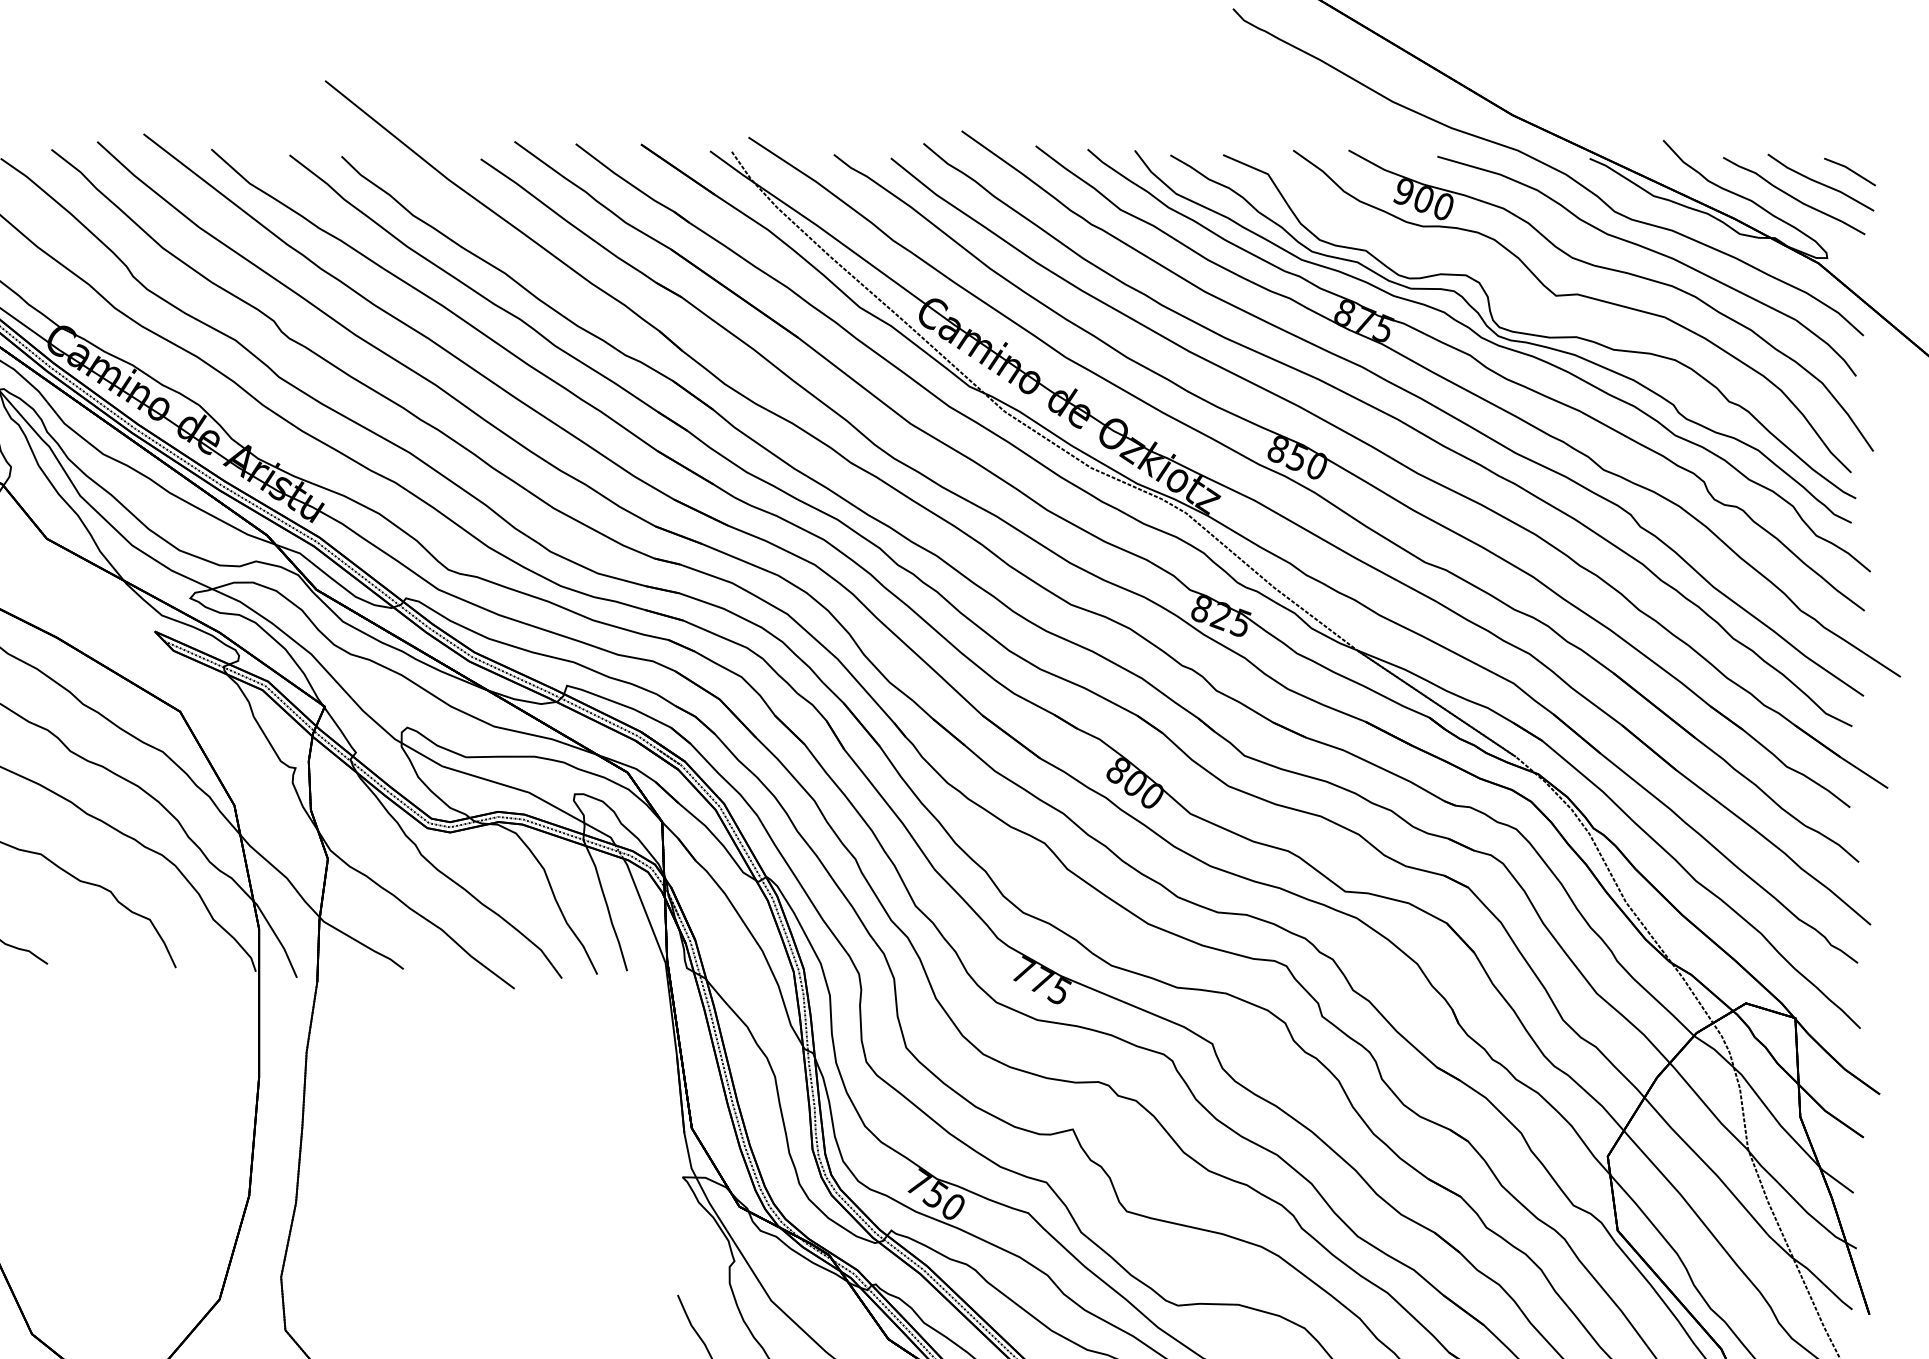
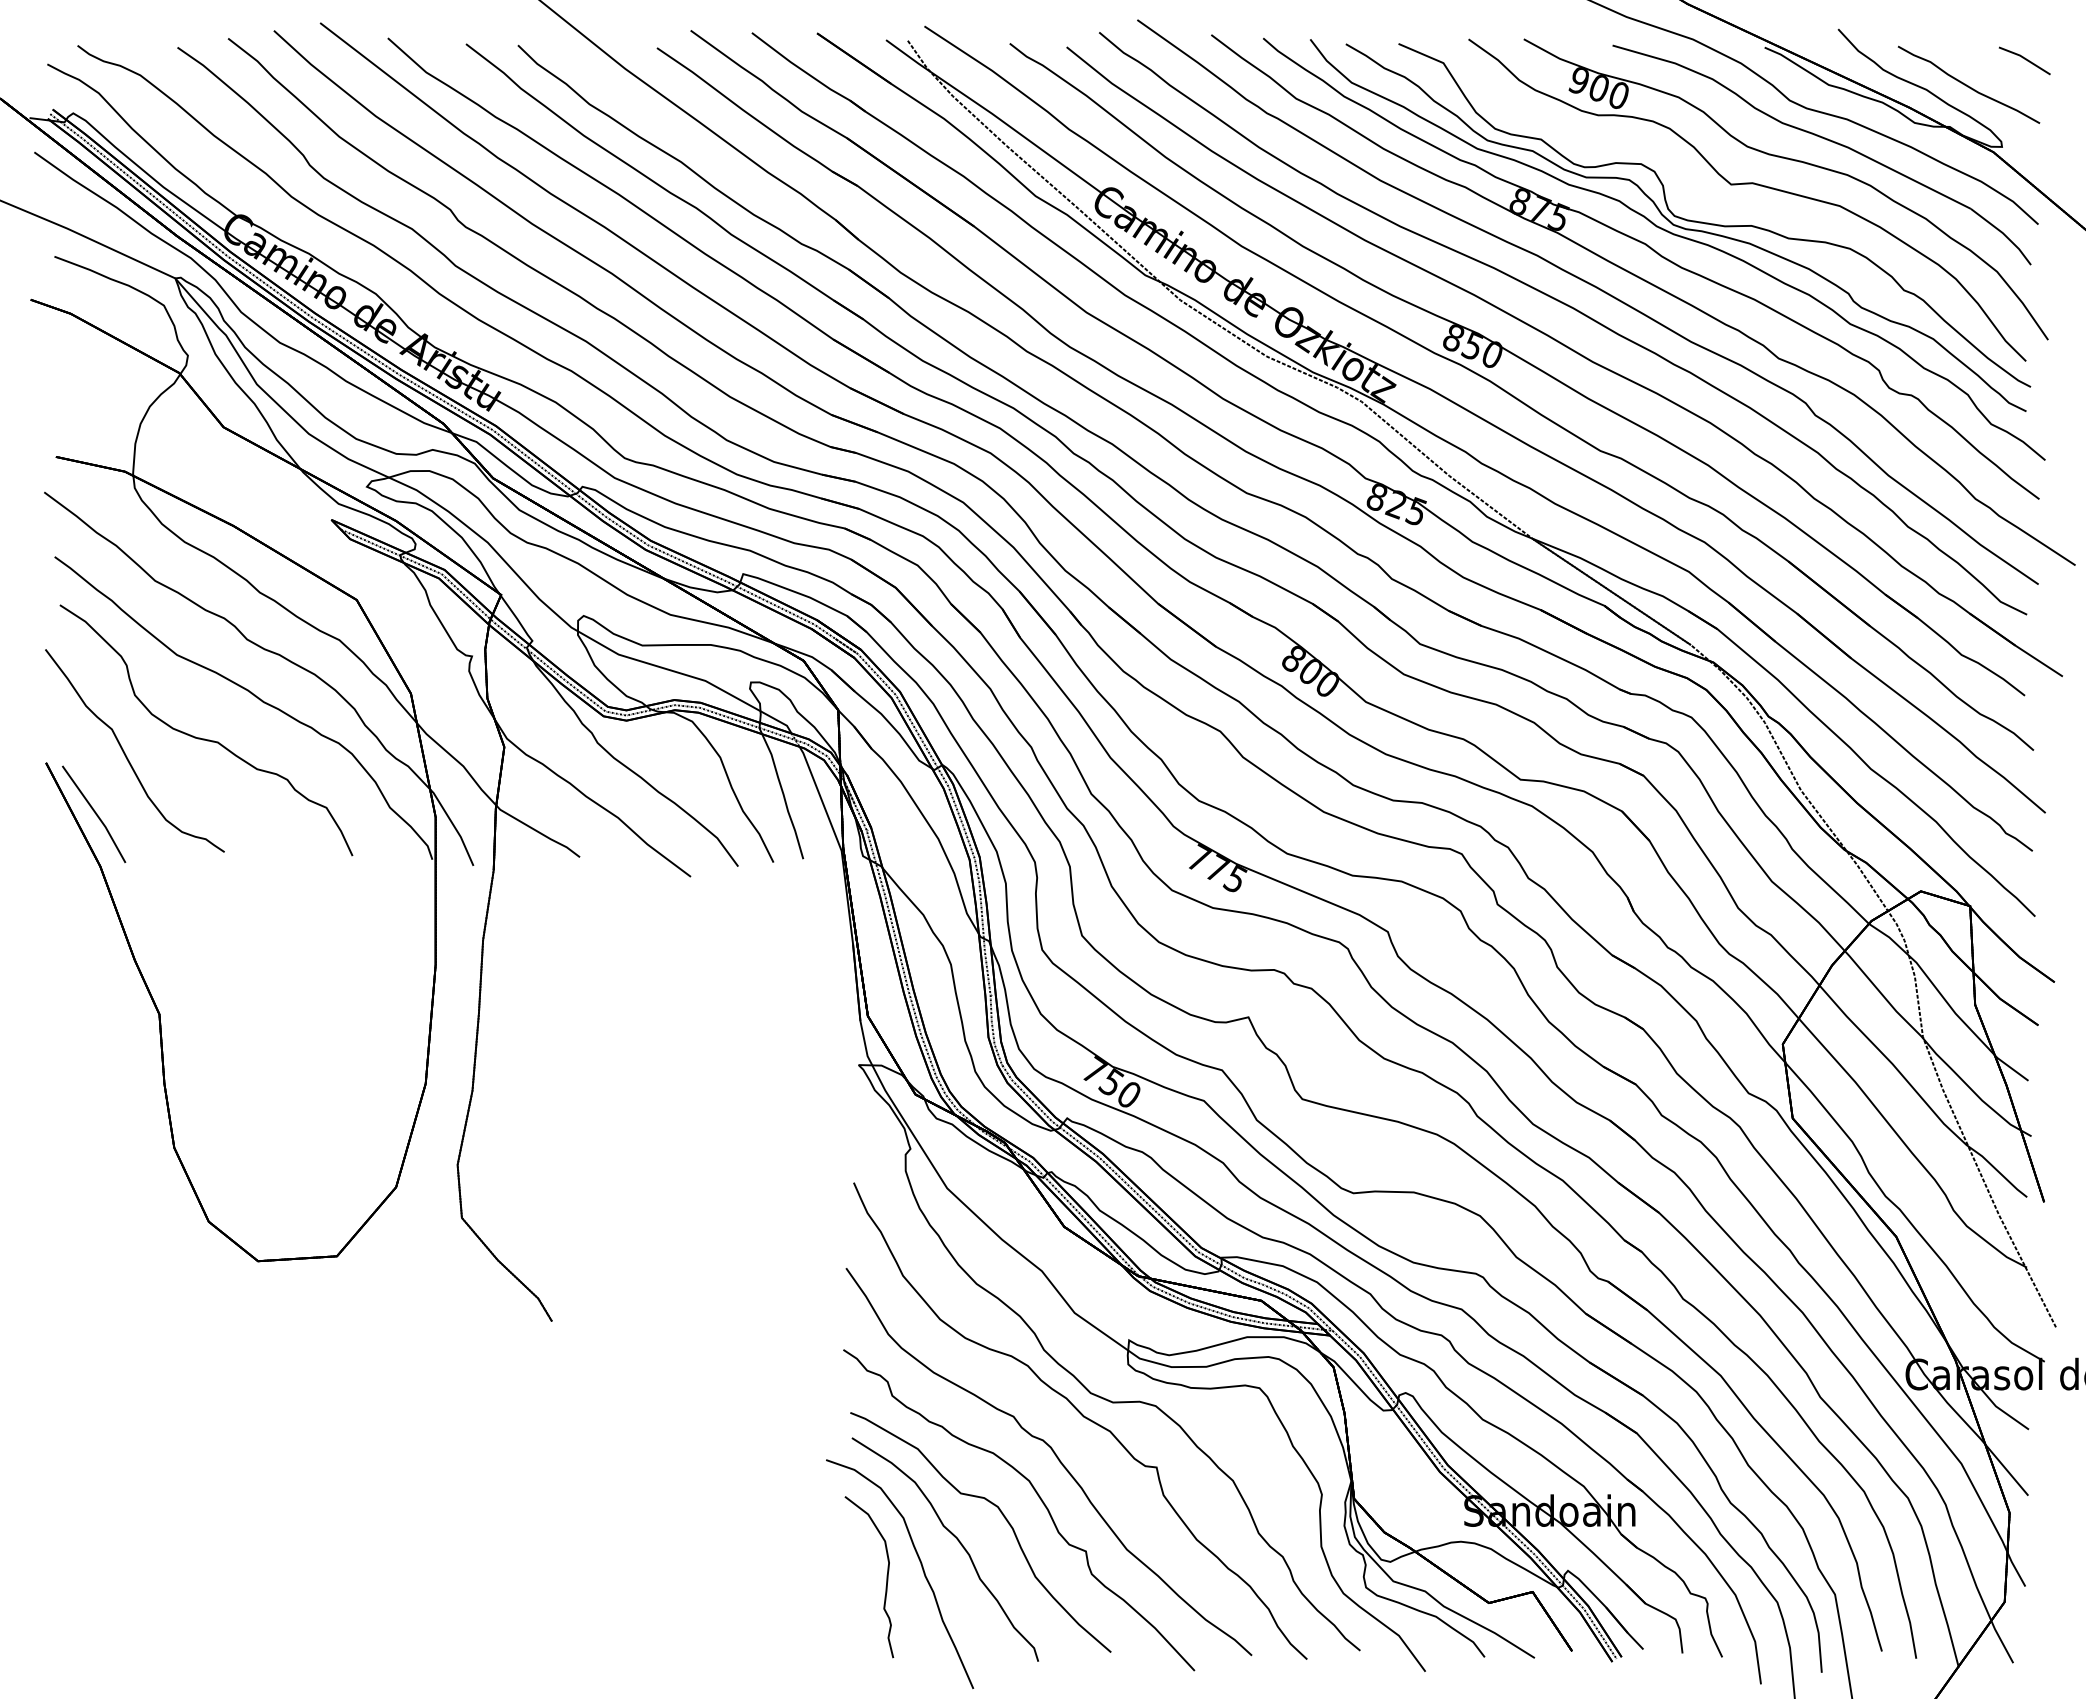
line: (1820, 182) -> (1995, 71), removed

